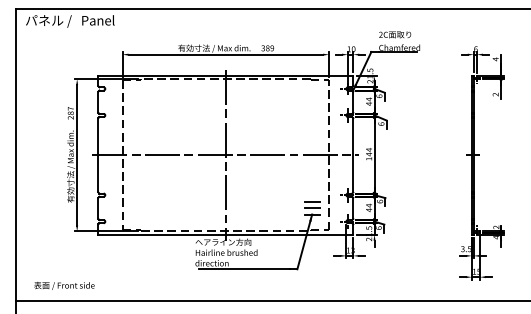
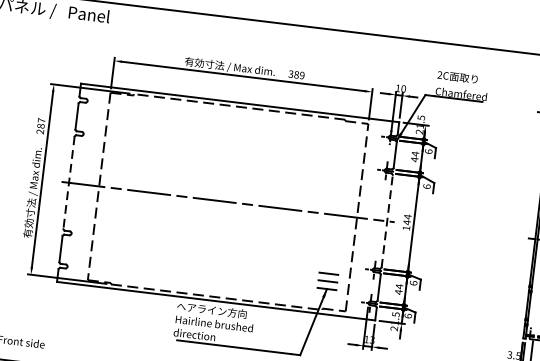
line: (225, 154) -> (227, 201), removed
line: (353, 154) -> (387, 220), solid -> dashed
line: (98, 155) -> (69, 183), solid -> dashed

